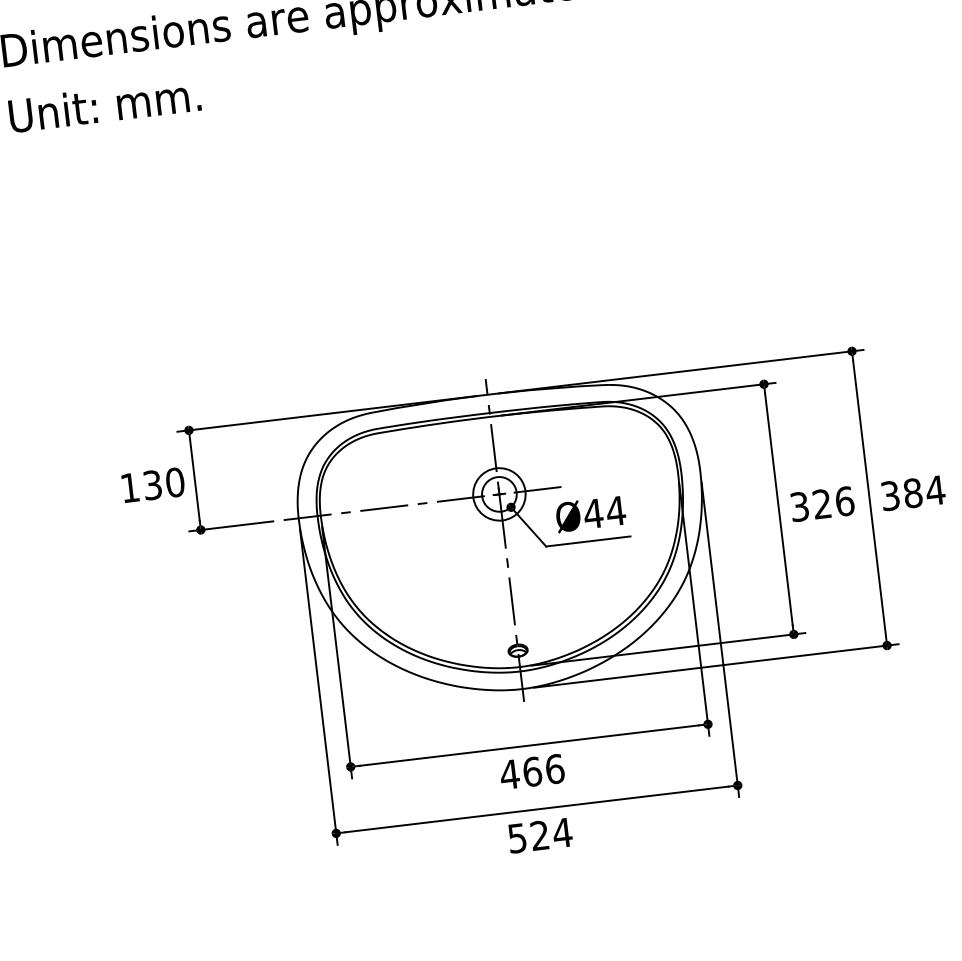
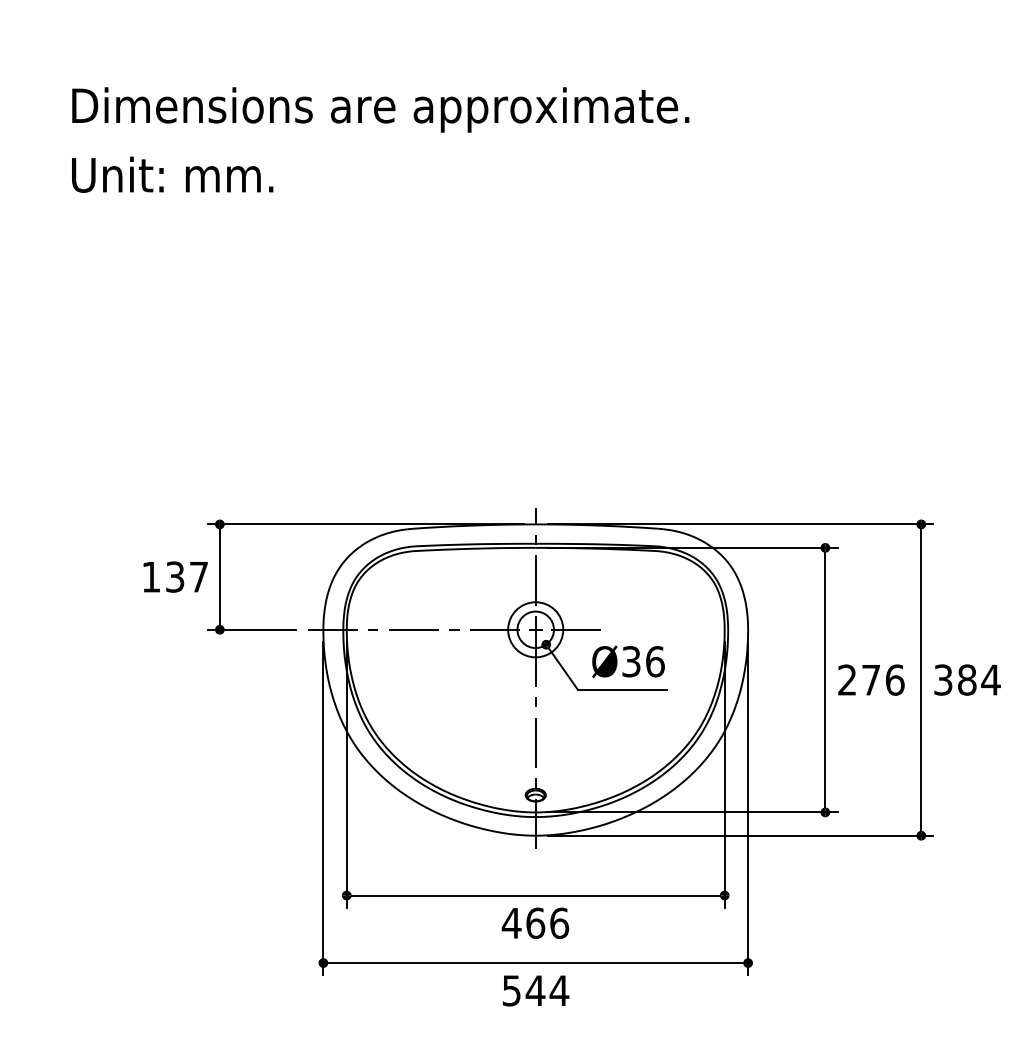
text: (174, 482) -> (198, 576), 130 -> 137
text: (810, 504) -> (858, 679), 326 -> 276
text: (604, 512) -> (643, 661), Ø44 -> Ø36
text: (539, 835) -> (535, 990), 524 -> 544

